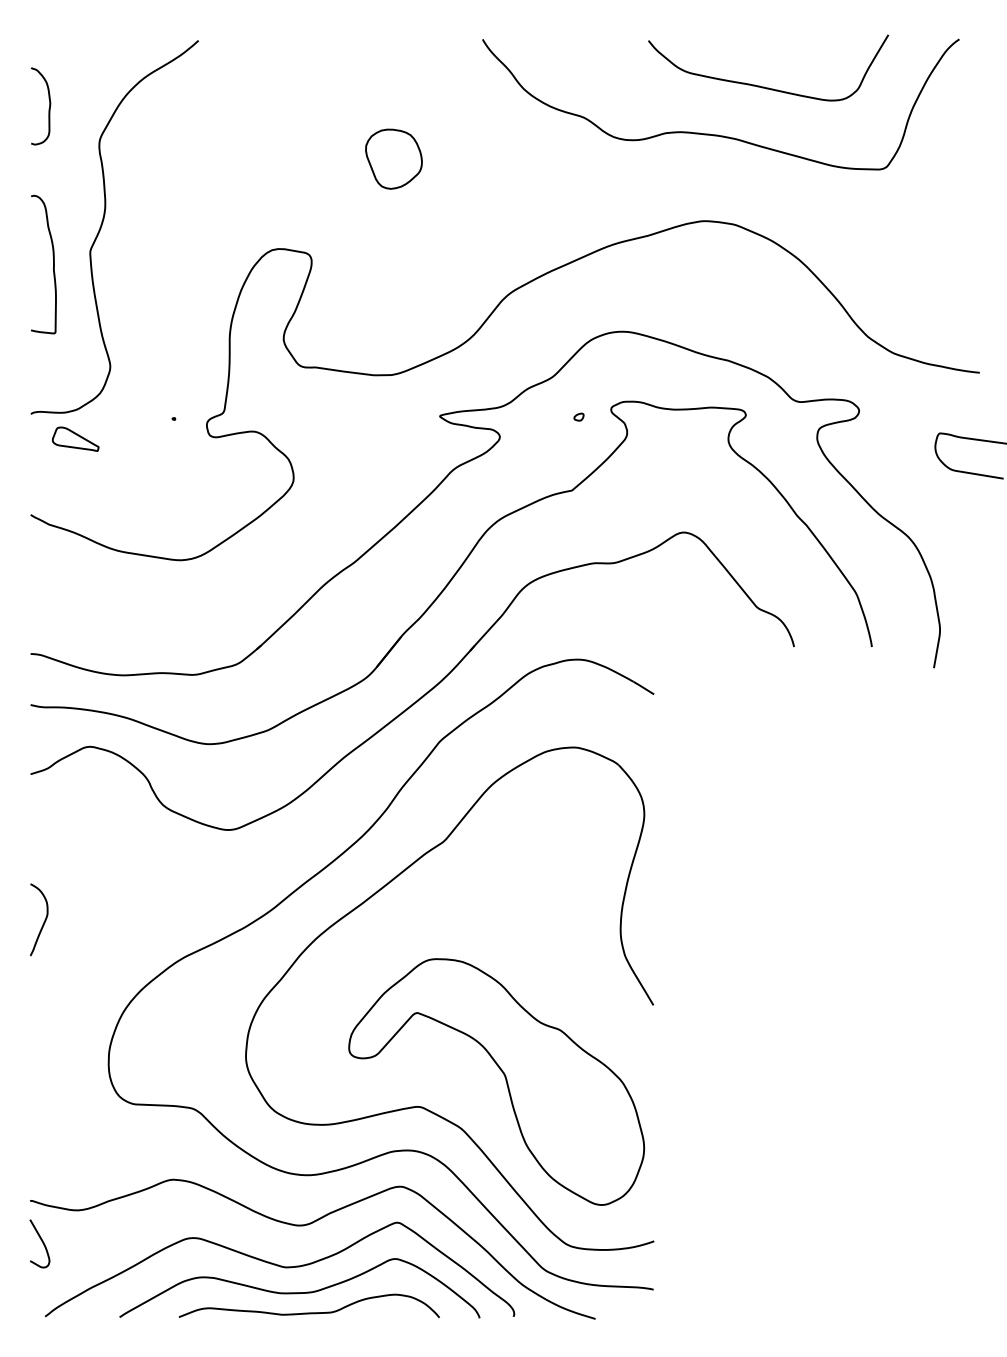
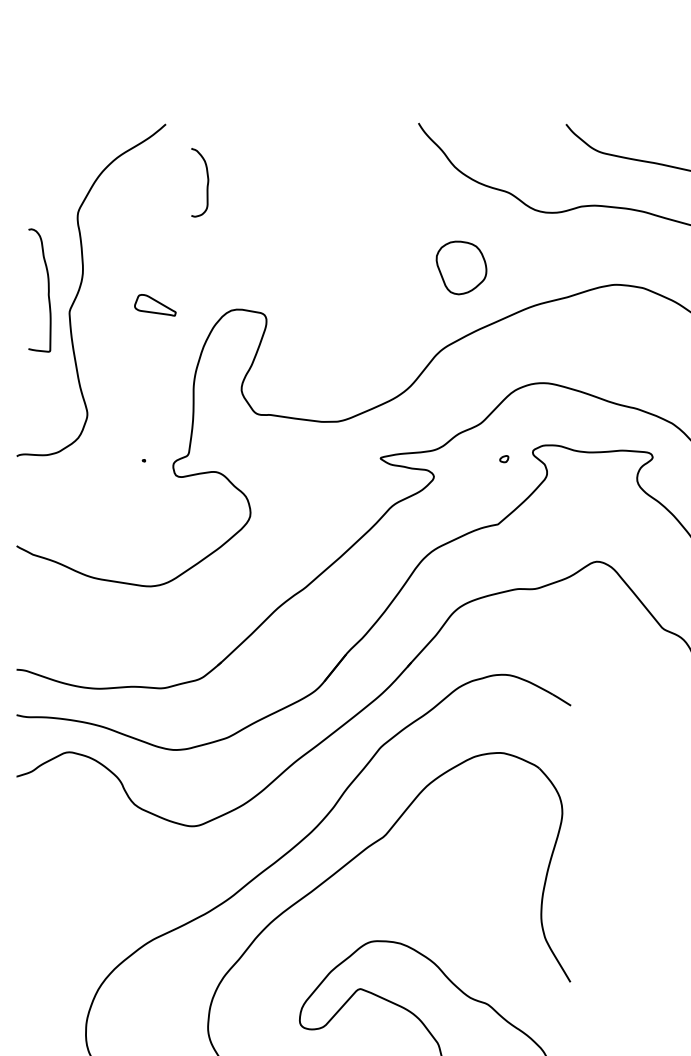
curve: (48, 108) -> (206, 184), moved
part: (393, 158) -> (461, 267), moved
curve: (53, 264) -> (48, 290), moved
part: (75, 438) -> (155, 304), moved
curve: (44, 919) -> (28, 905), removed

